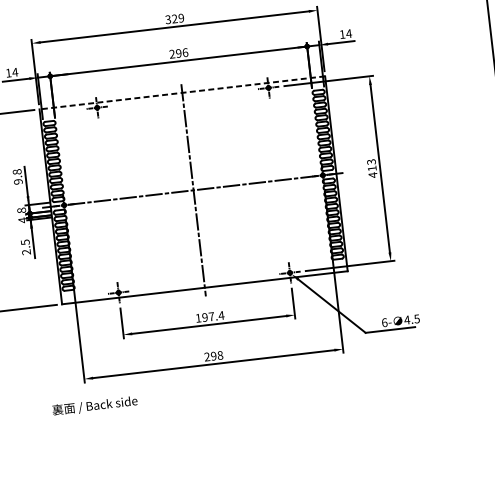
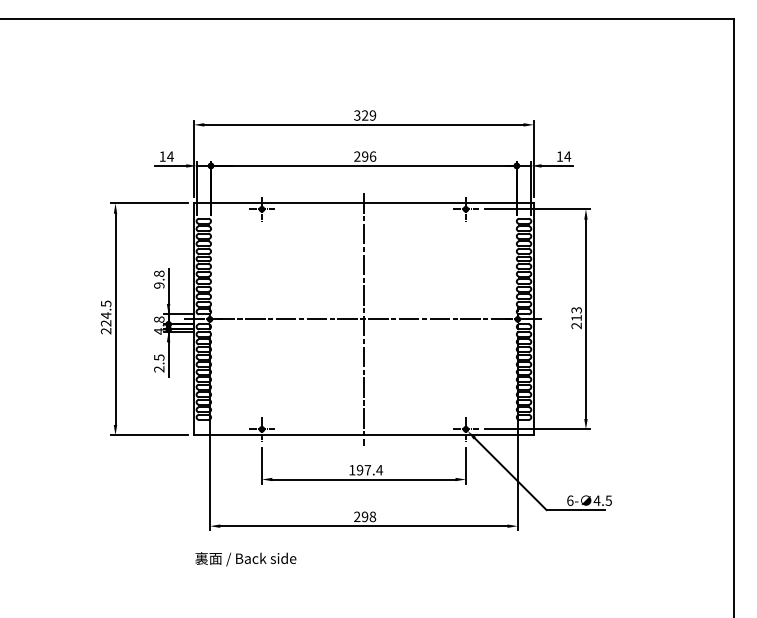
line: (181, 93) -> (363, 203), dashed -> solid
text: (372, 174) -> (576, 325), 413 -> 213
text: (94, 406) -> (245, 559), moved

